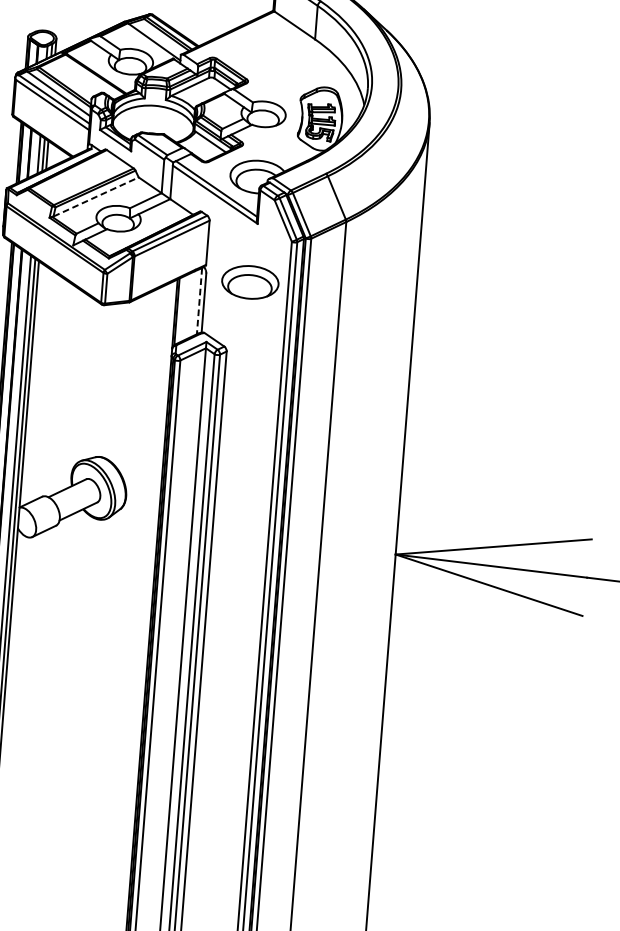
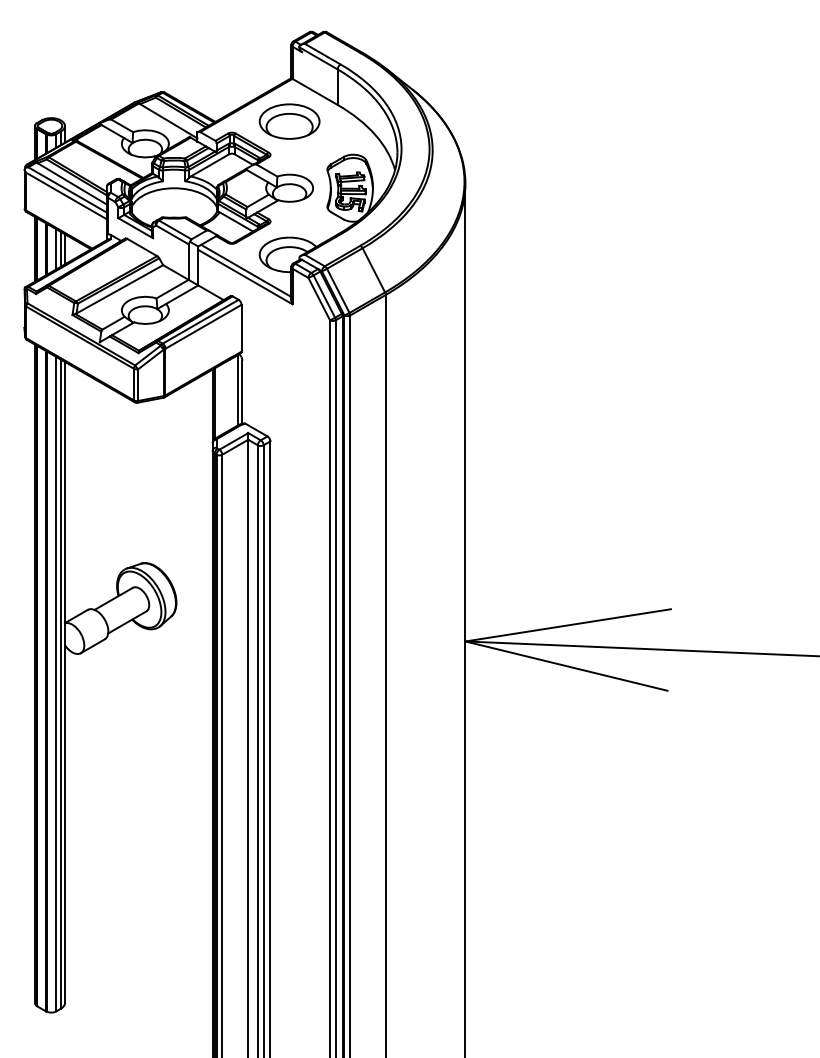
line: (95, 197) -> (119, 289), dashed -> solid
part: (250, 282) -> (289, 121), moved
line: (199, 302) -> (237, 391), dashed -> solid

